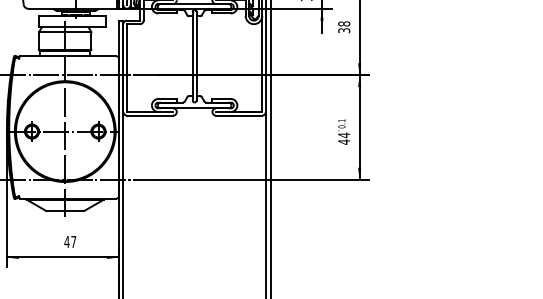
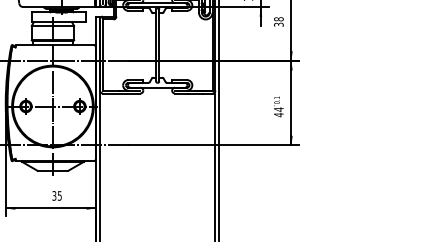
text: (69, 241) -> (56, 195), 47 -> 35

